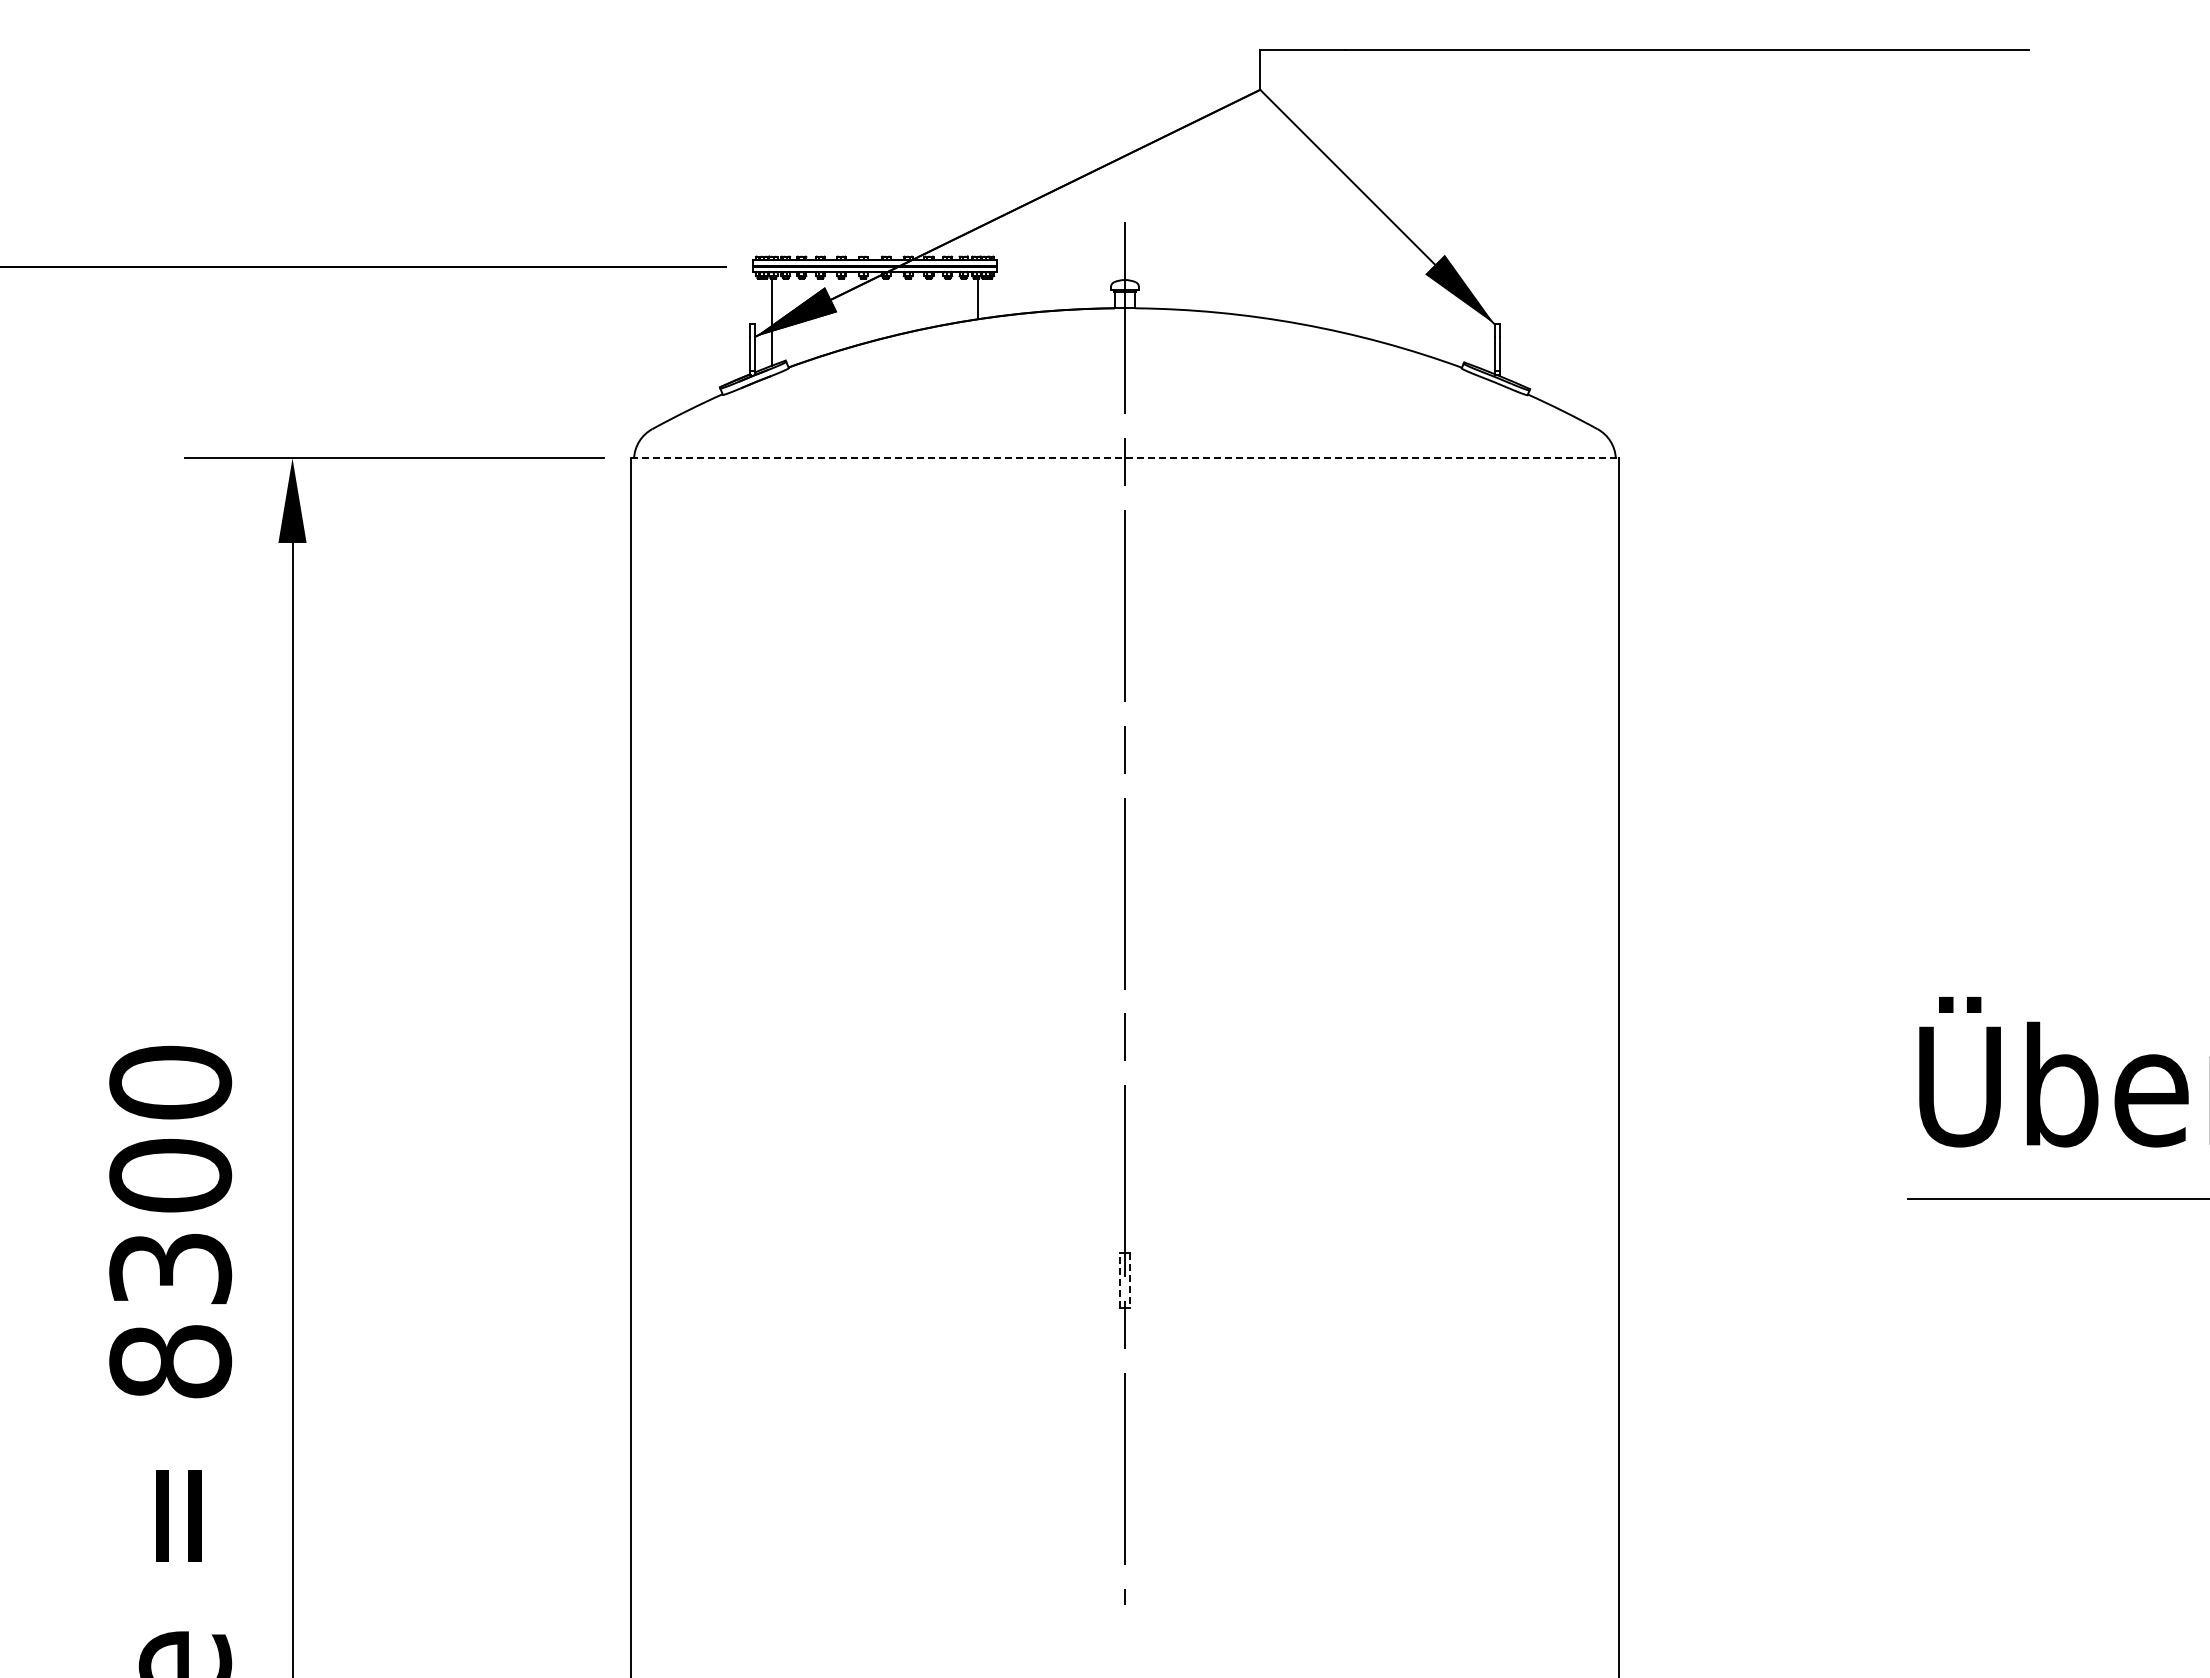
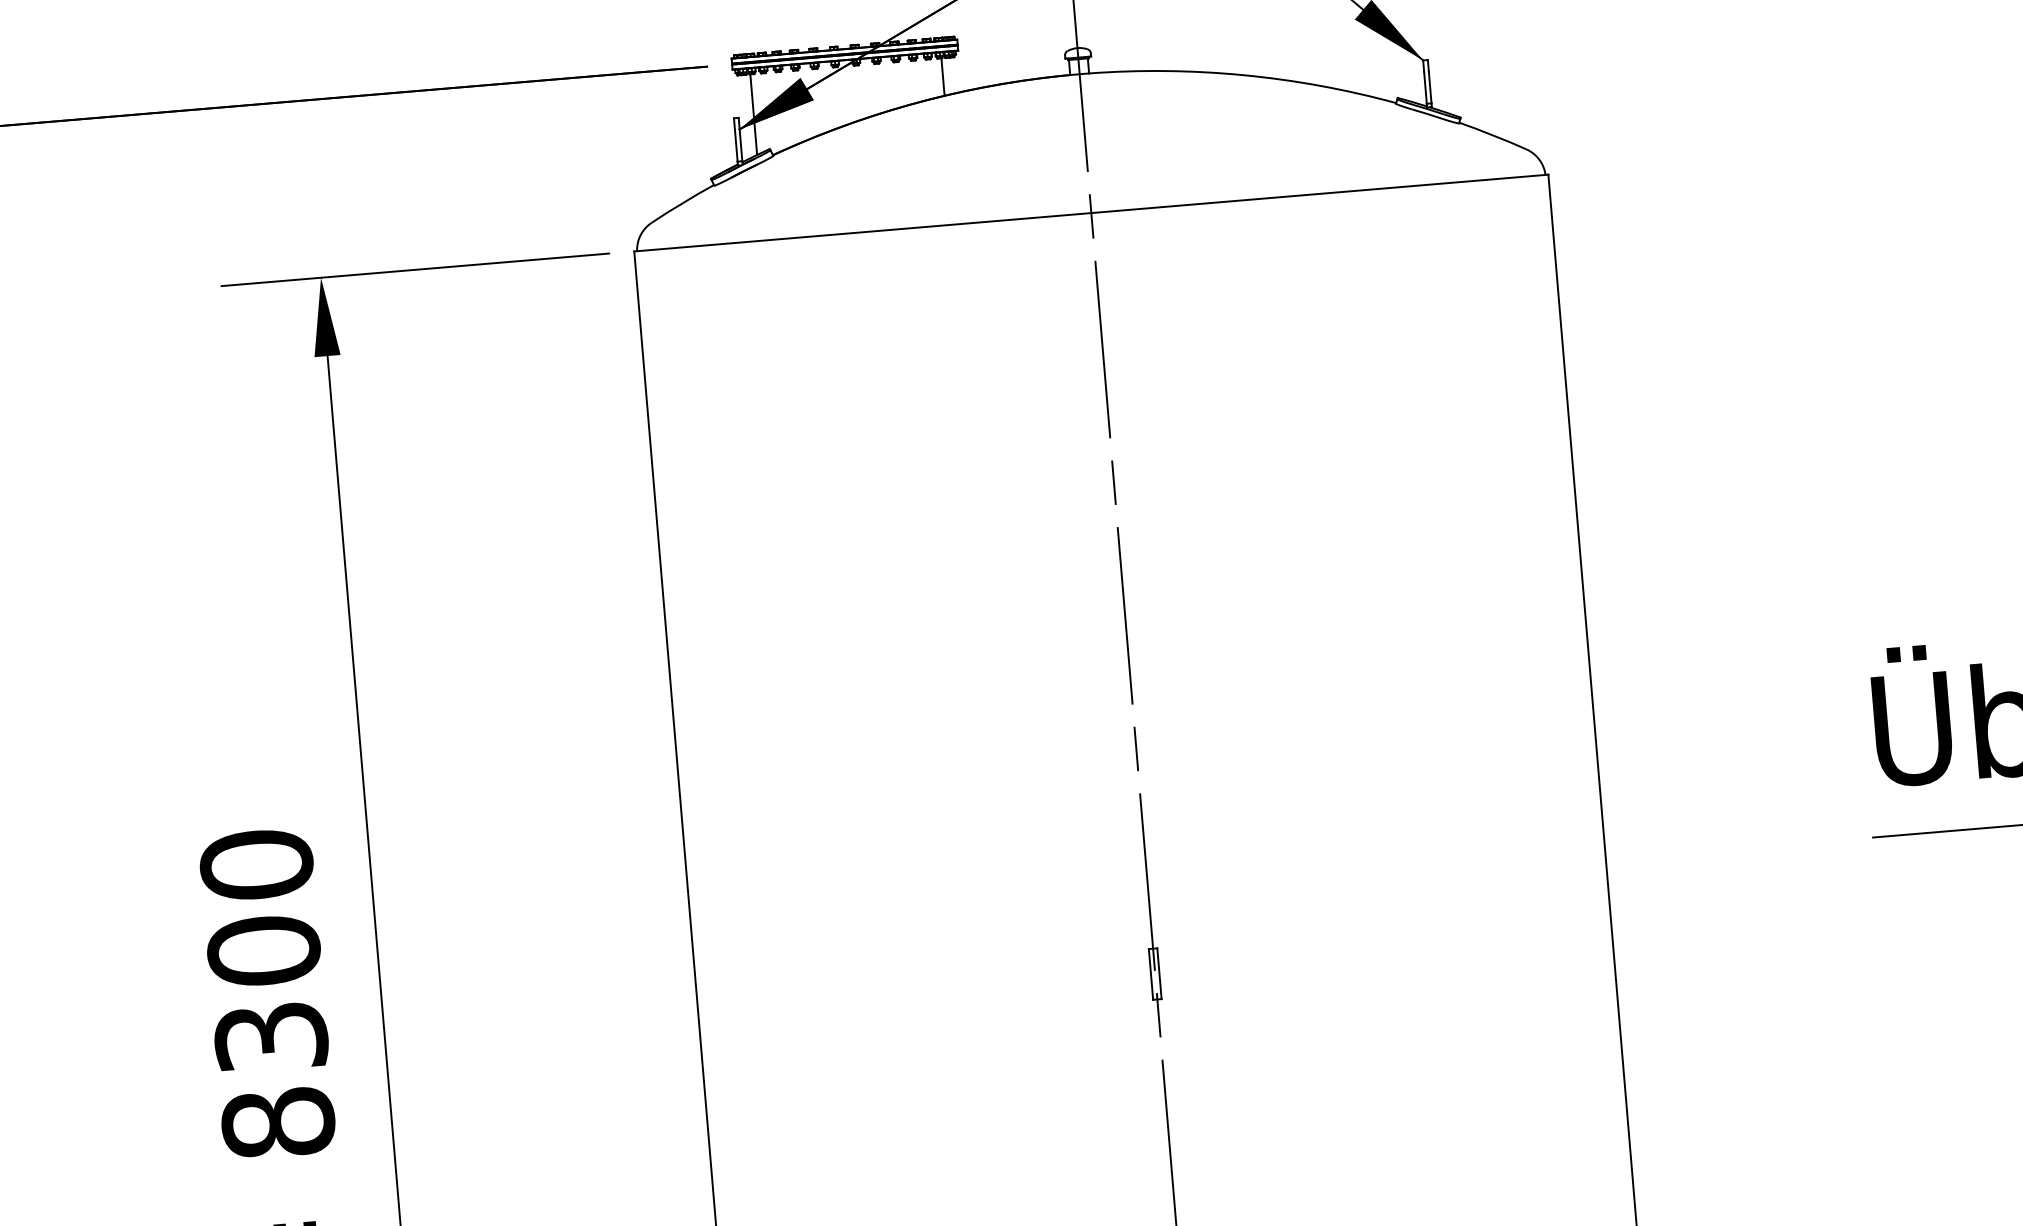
line: (1124, 458) -> (1090, 213), dashed -> solid
line: (1120, 1280) -> (1151, 974), dashed -> solid
line: (1129, 1281) -> (1159, 974), dashed -> solid

